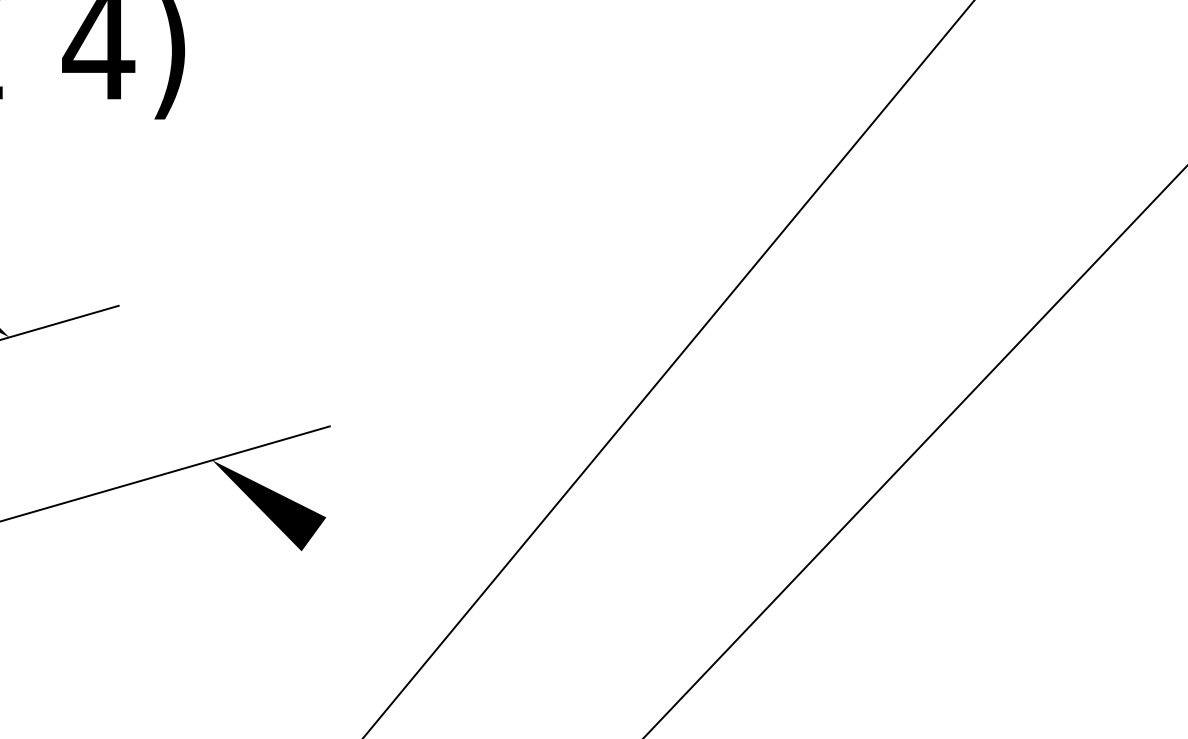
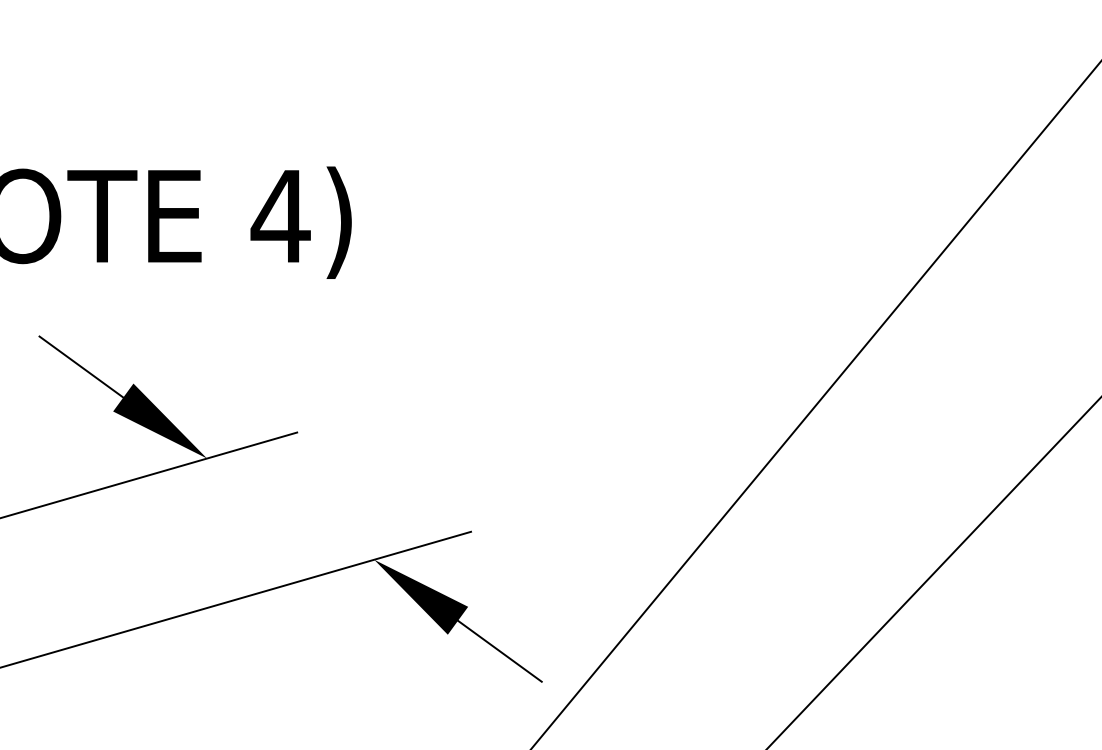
line: (364, 570) -> (499, 650), added

